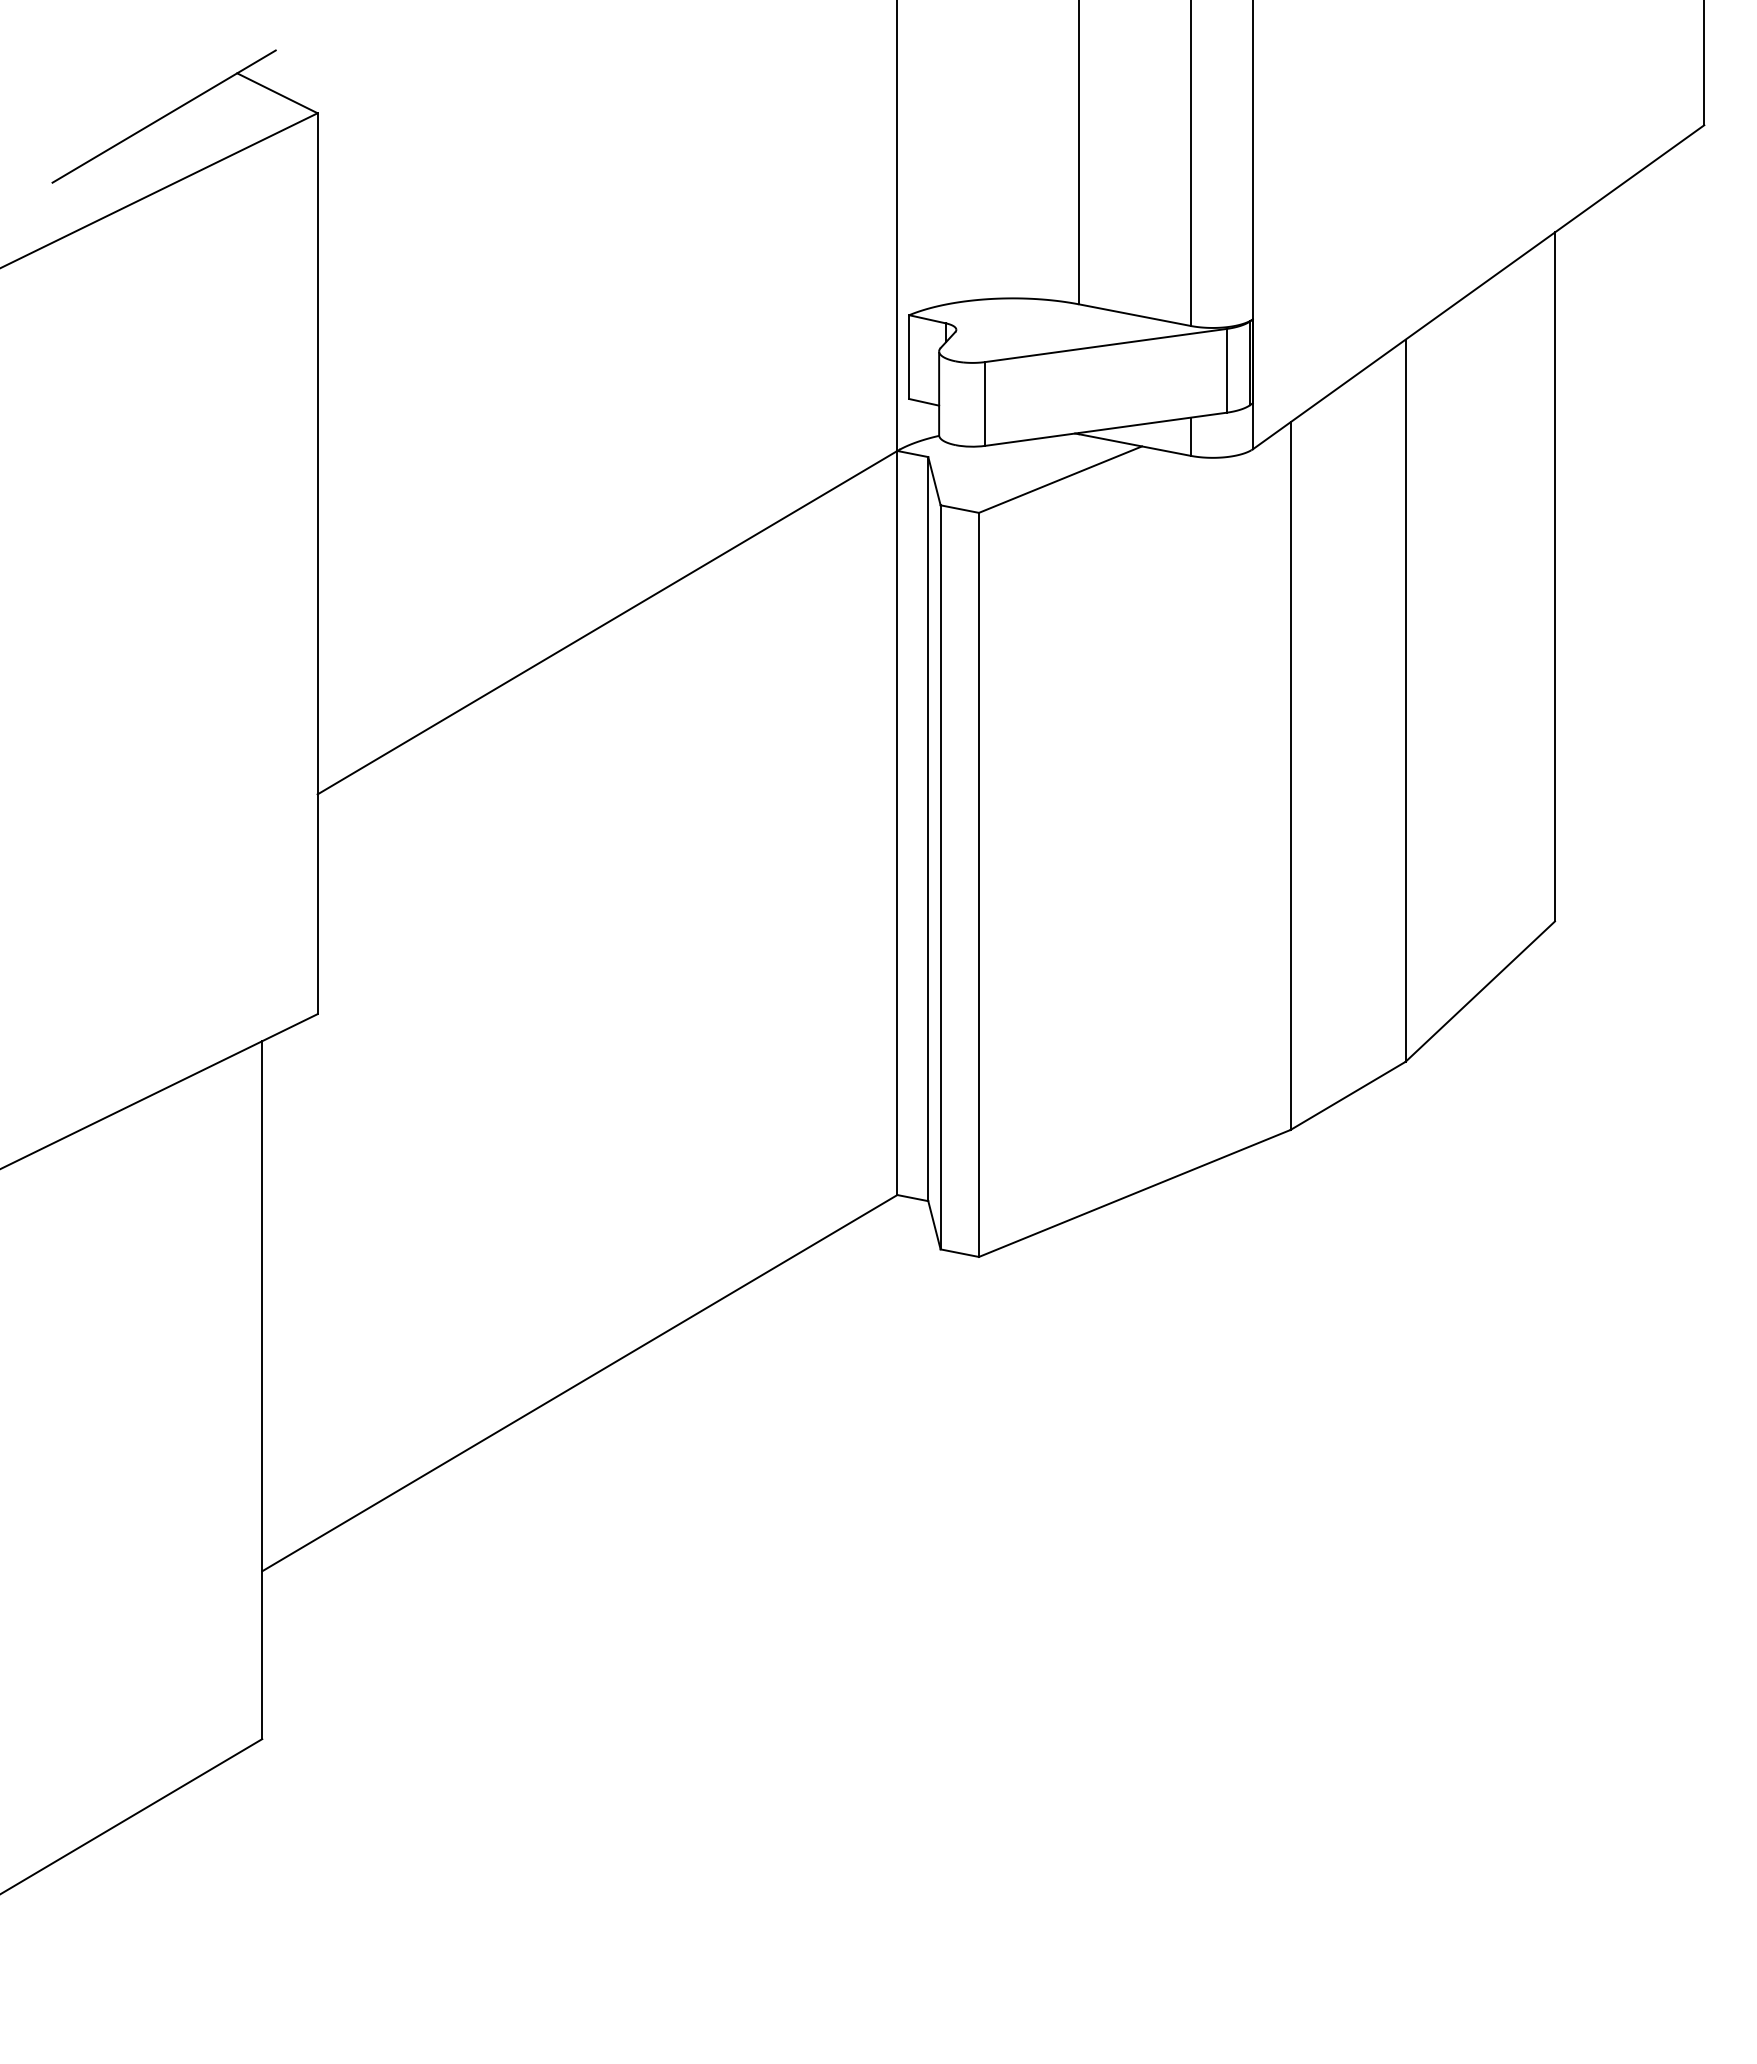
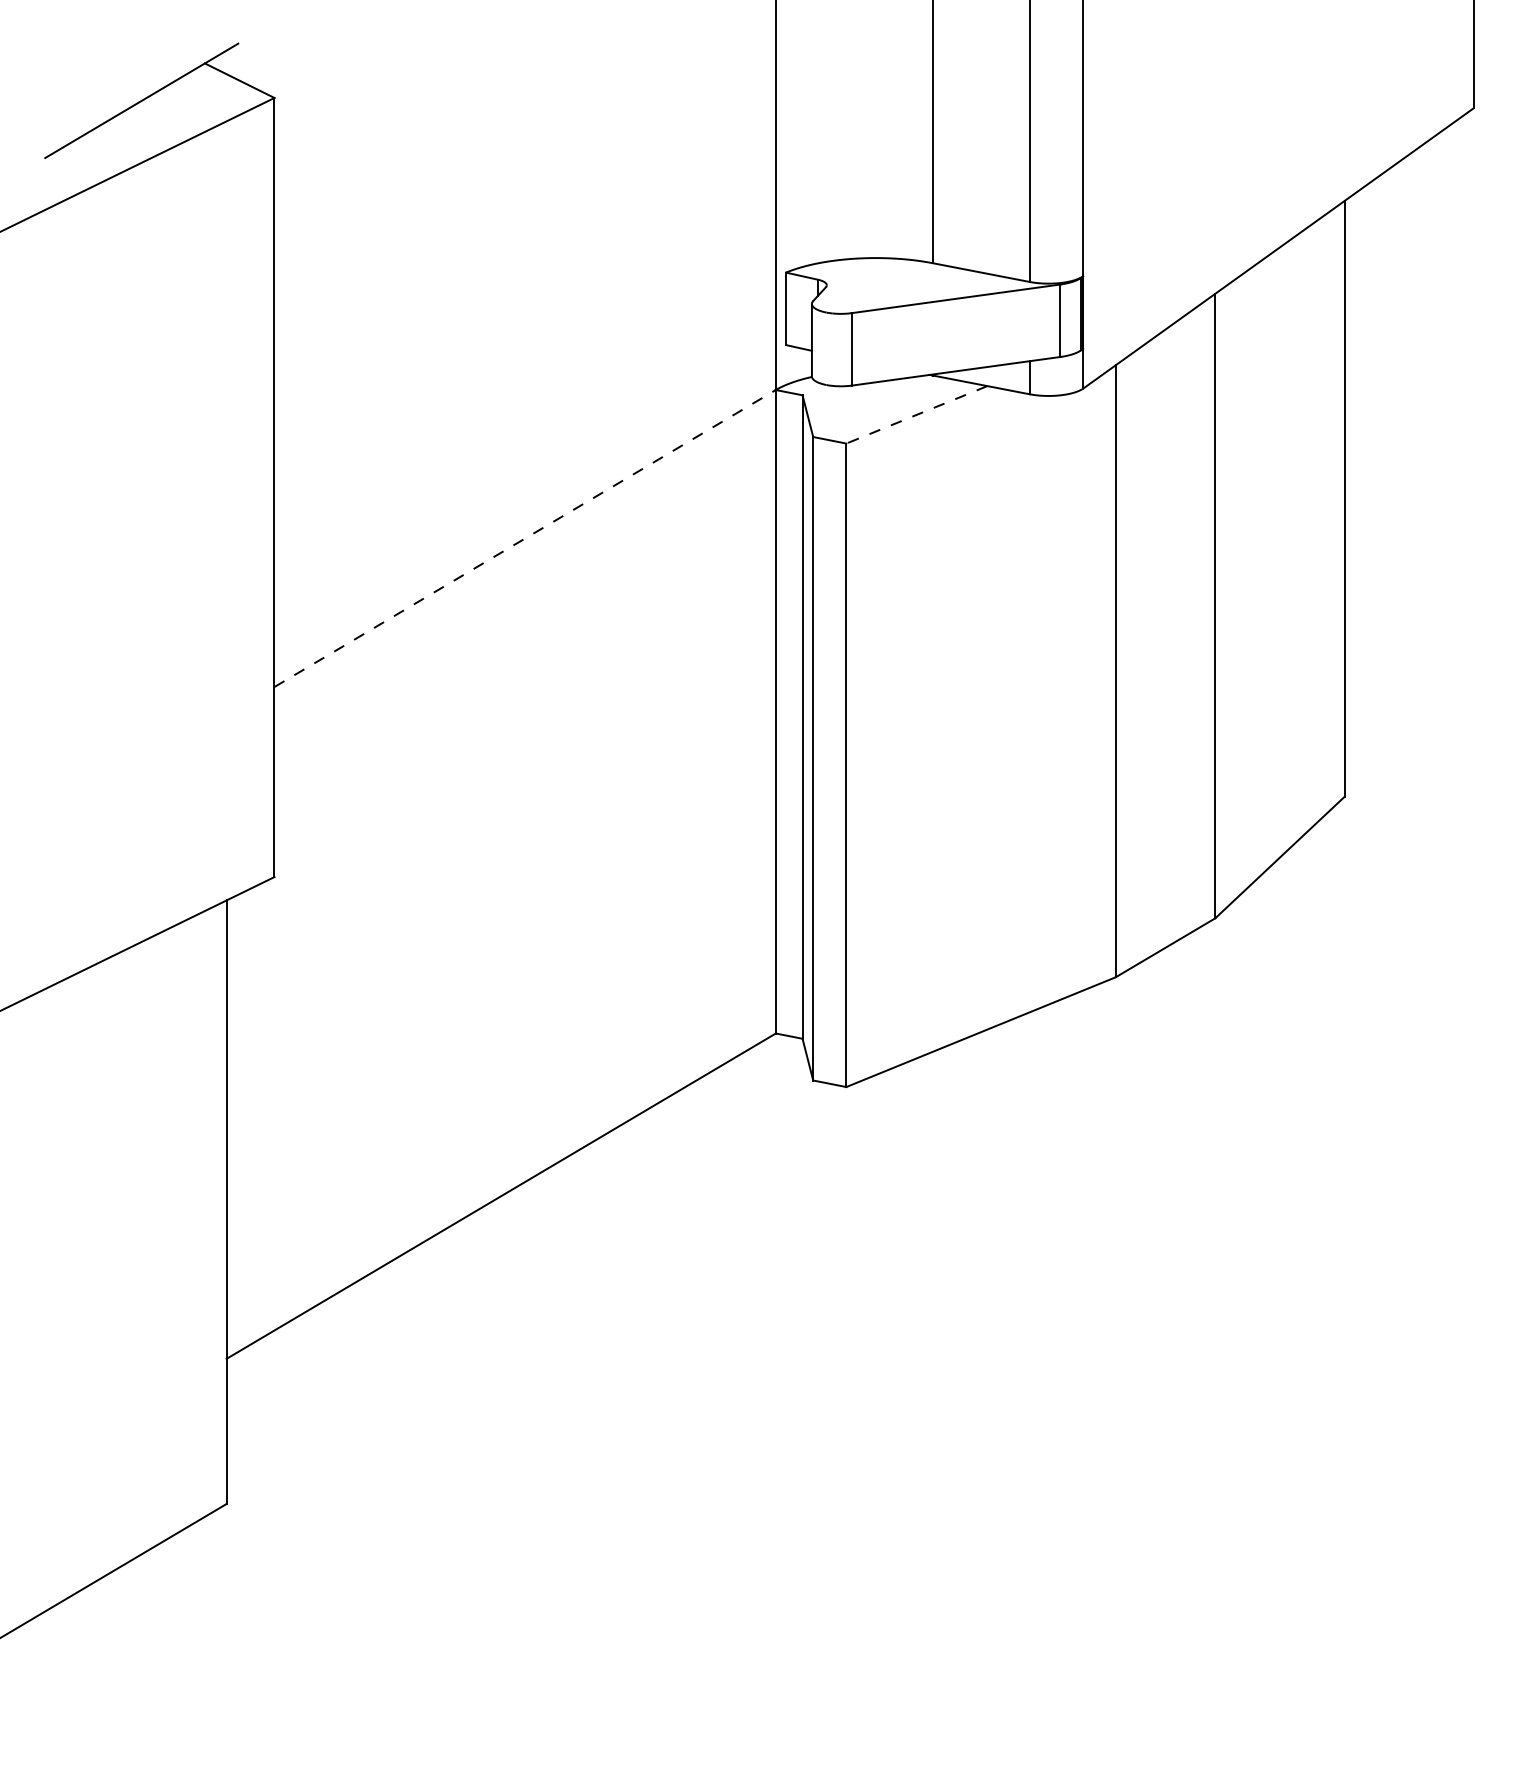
line: (1060, 479) -> (916, 414), solid -> dashed
line: (607, 622) -> (525, 538), solid -> dashed

